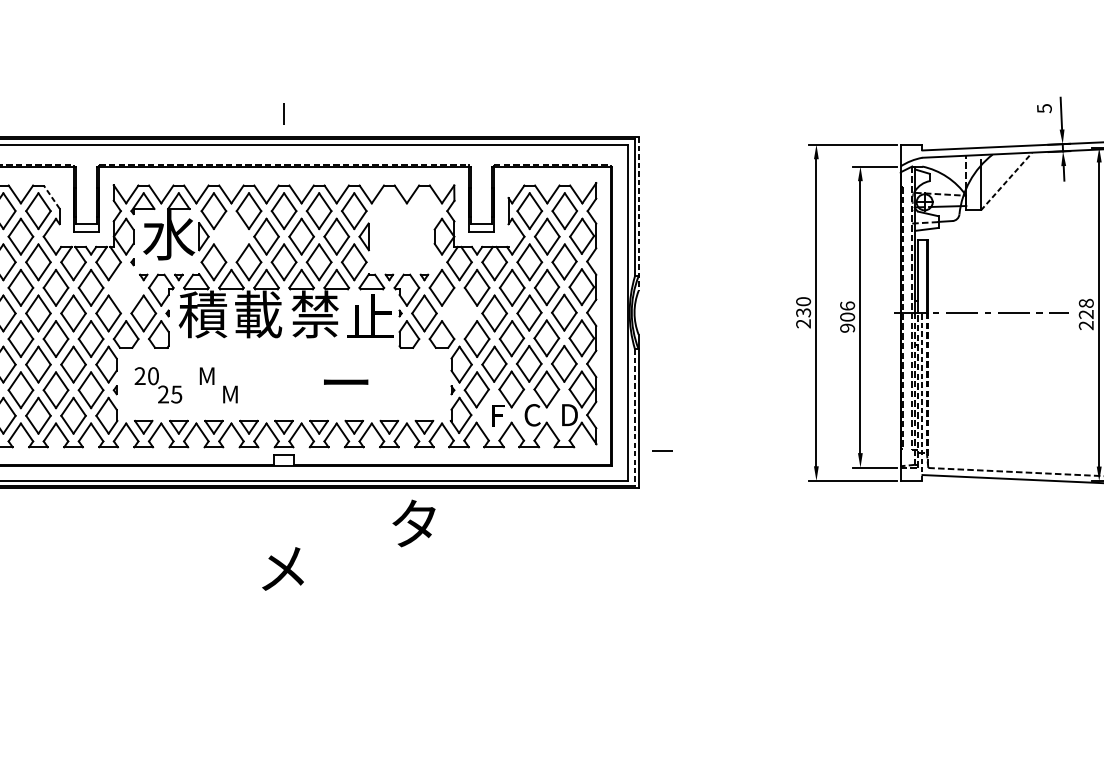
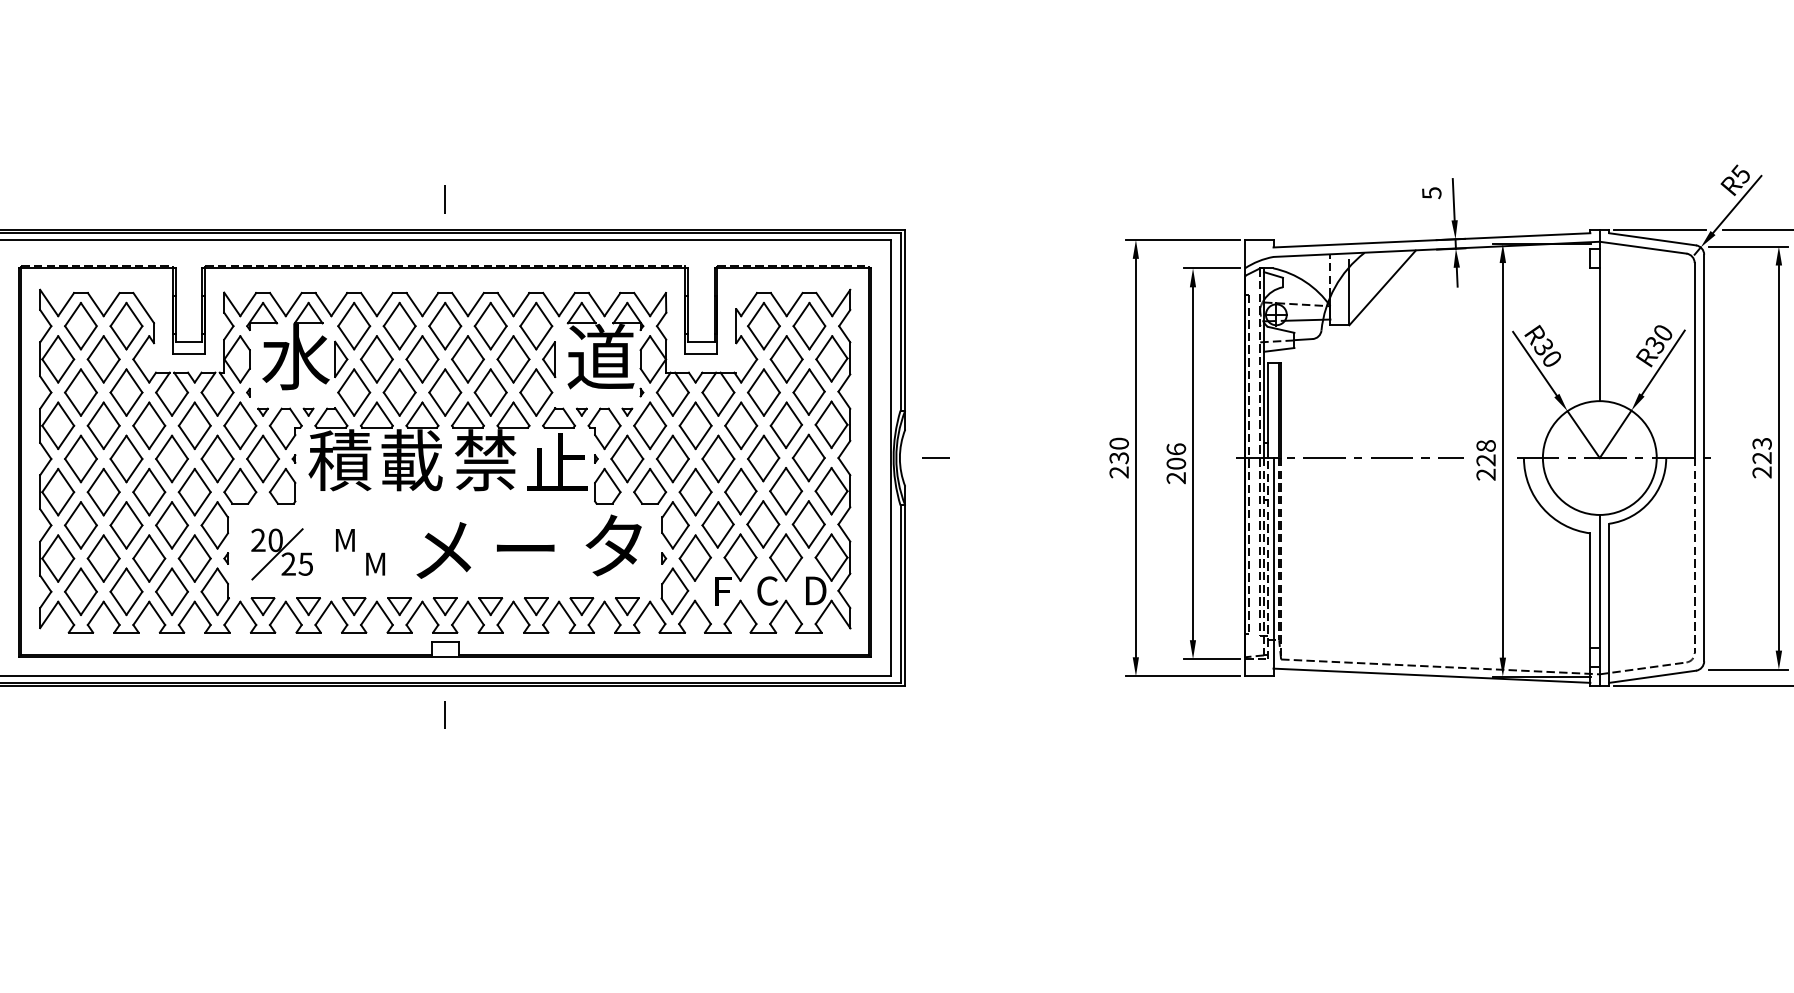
line: (1006, 181) -> (1382, 287), dashed -> solid
line: (51, 196) -> (143, 307), dashed -> solid
line: (638, 214) -> (905, 330), dashed -> solid
part: (407, 229) -> (605, 349), added
part: (231, 236) -> (376, 359), added
part: (126, 287) -> (240, 425), added
part: (459, 313) -> (672, 458), added
text: (847, 328) -> (1176, 478), 906 -> 206
line: (154, 387) -> (277, 554), added
line: (922, 396) -> (1273, 566), dashed -> solid
line: (634, 417) -> (900, 594), dashed -> solid
line: (661, 450) -> (935, 457), moved
line: (284, 511) -> (445, 715), added
text: (413, 523) -> (613, 545), moved
text: (282, 568) -> (443, 550), moved

